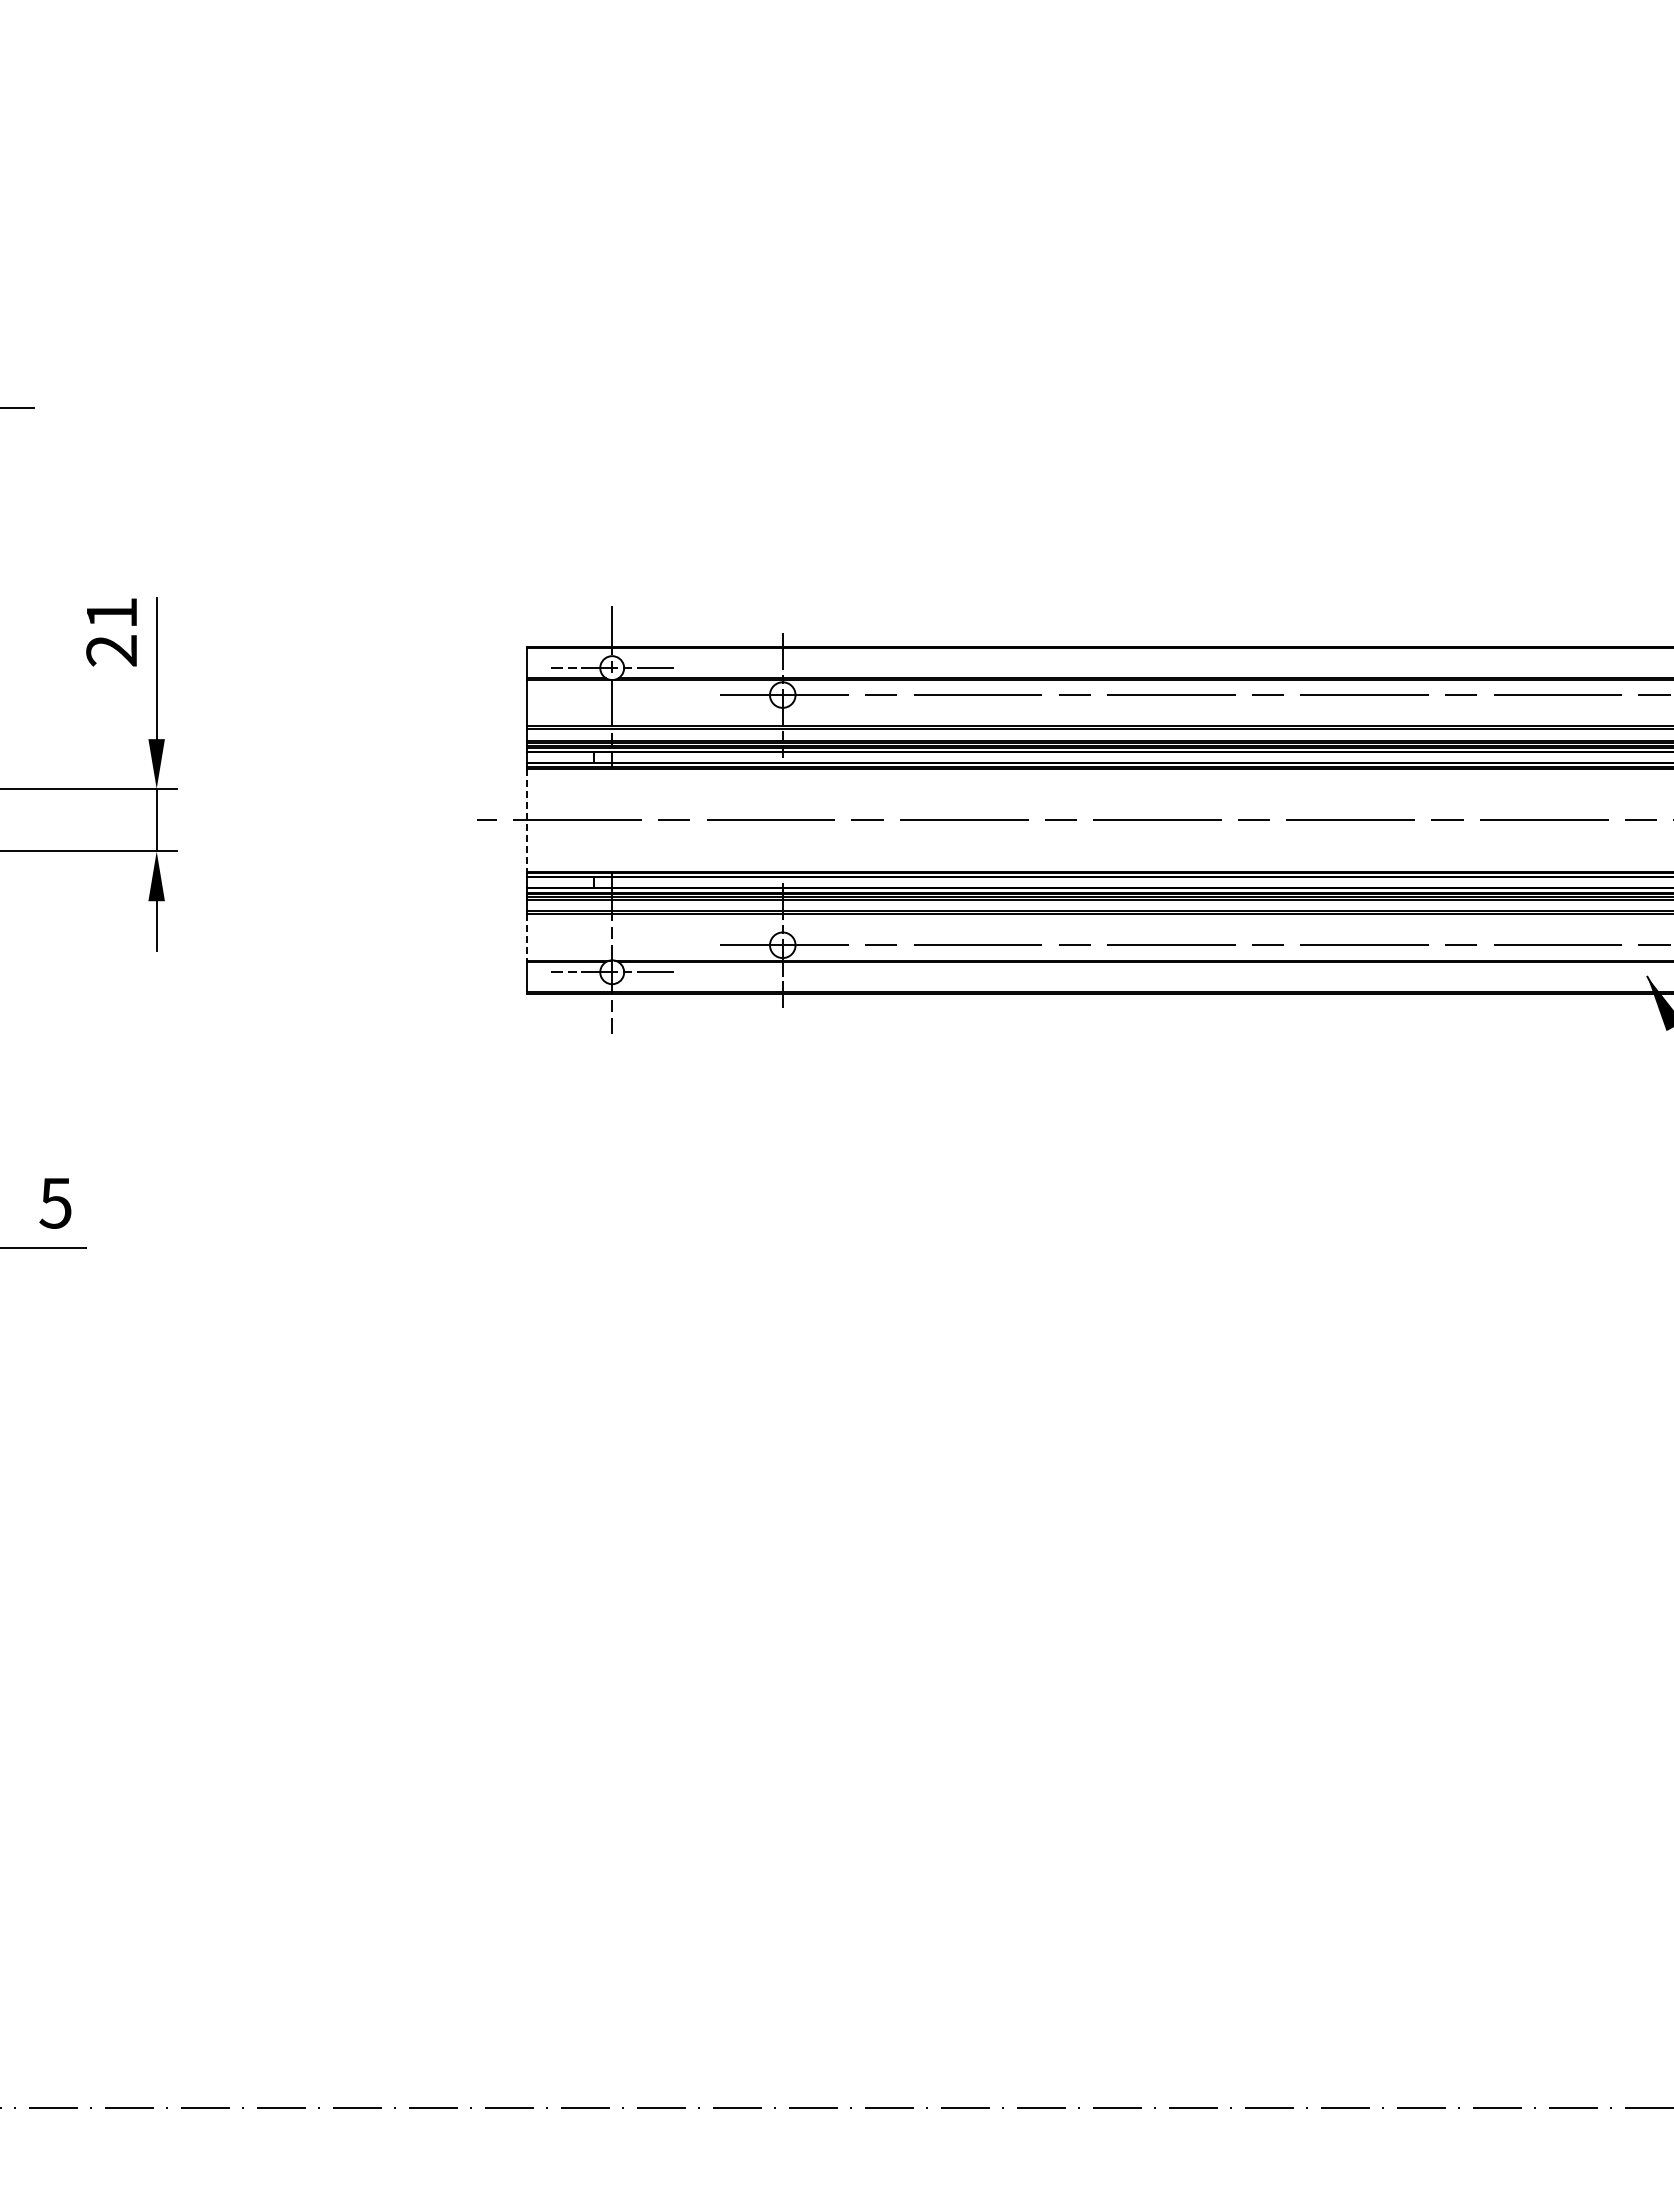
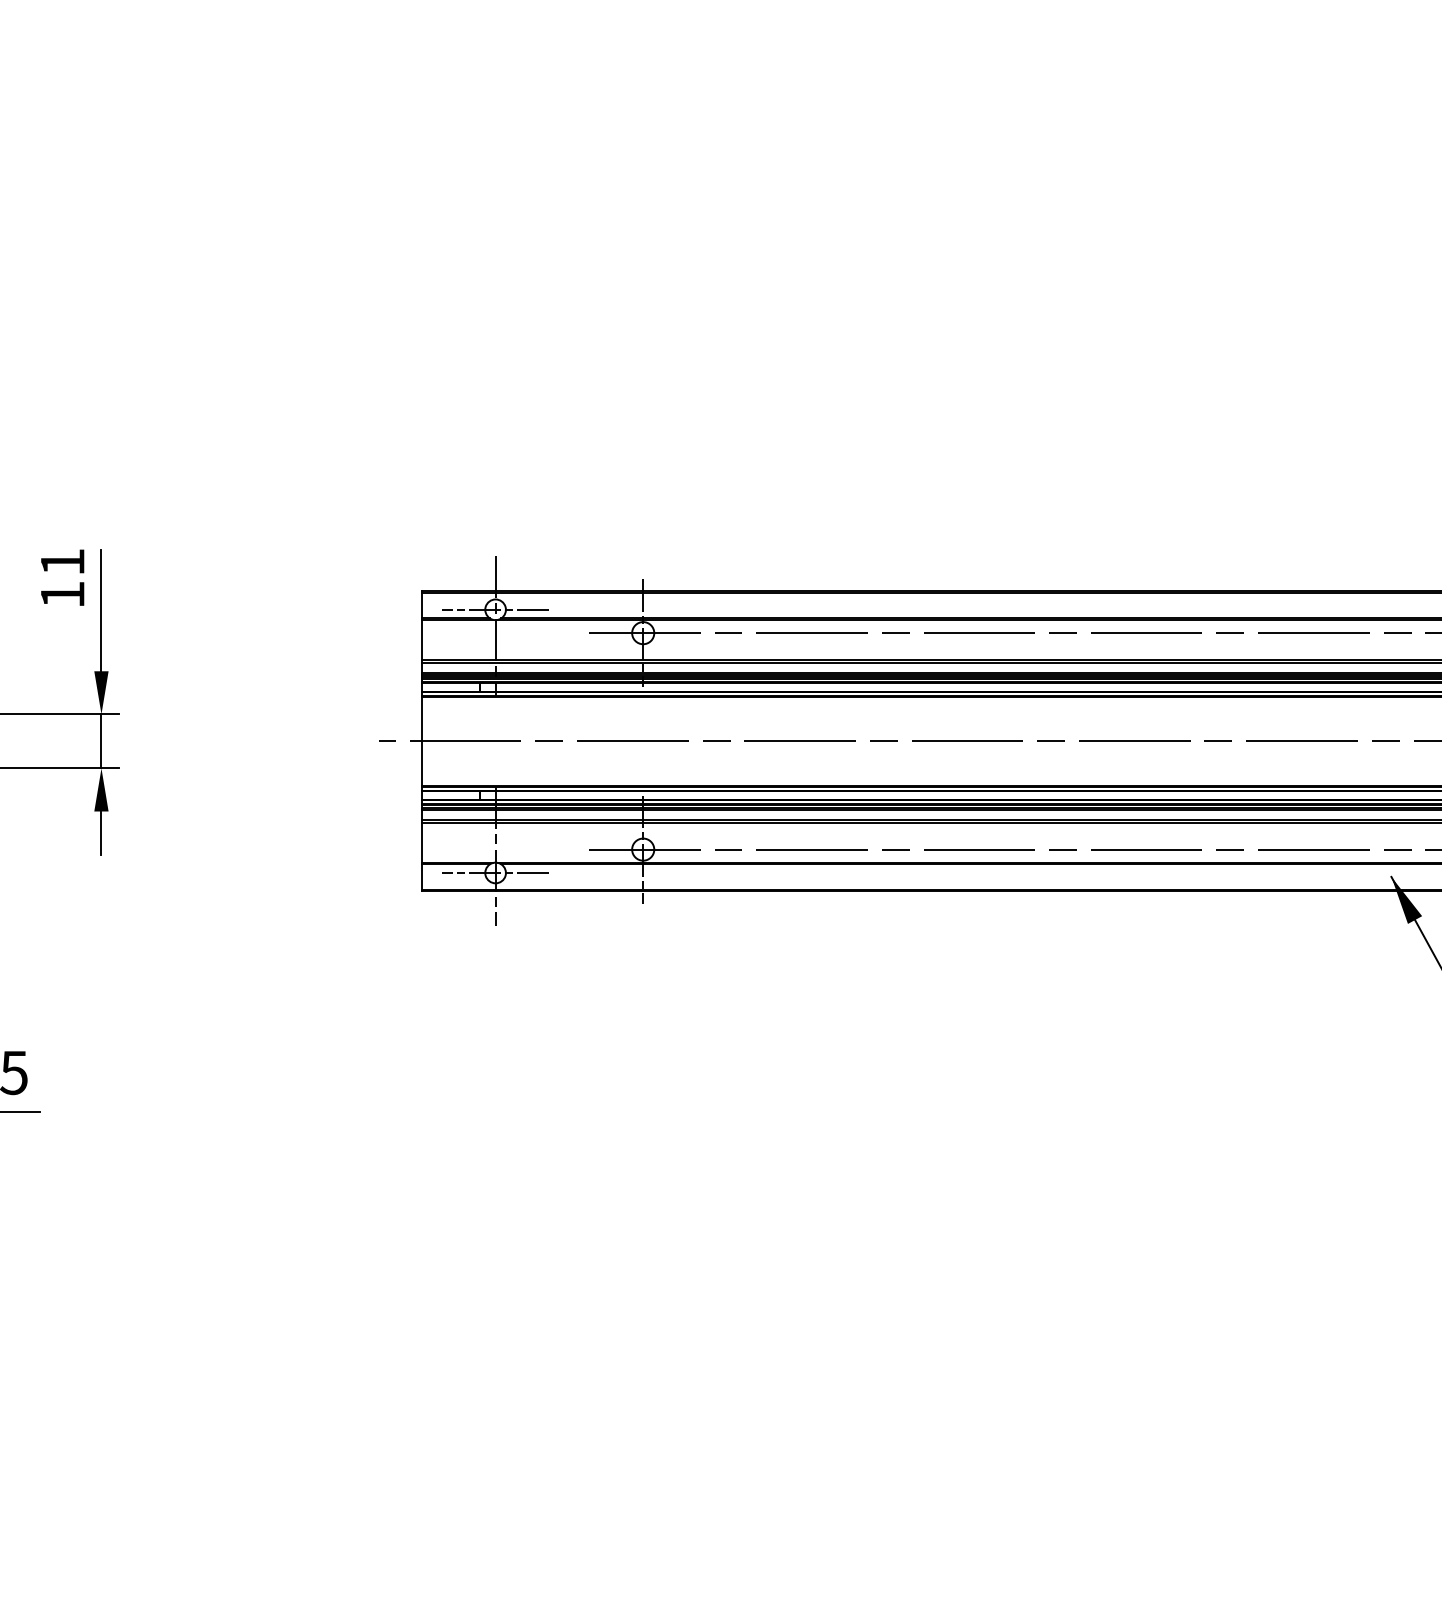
text: (111, 650) -> (62, 594), 21 -> 11
line: (526, 820) -> (421, 741), dashed -> solid
line: (526, 937) -> (421, 842), dashed -> solid

